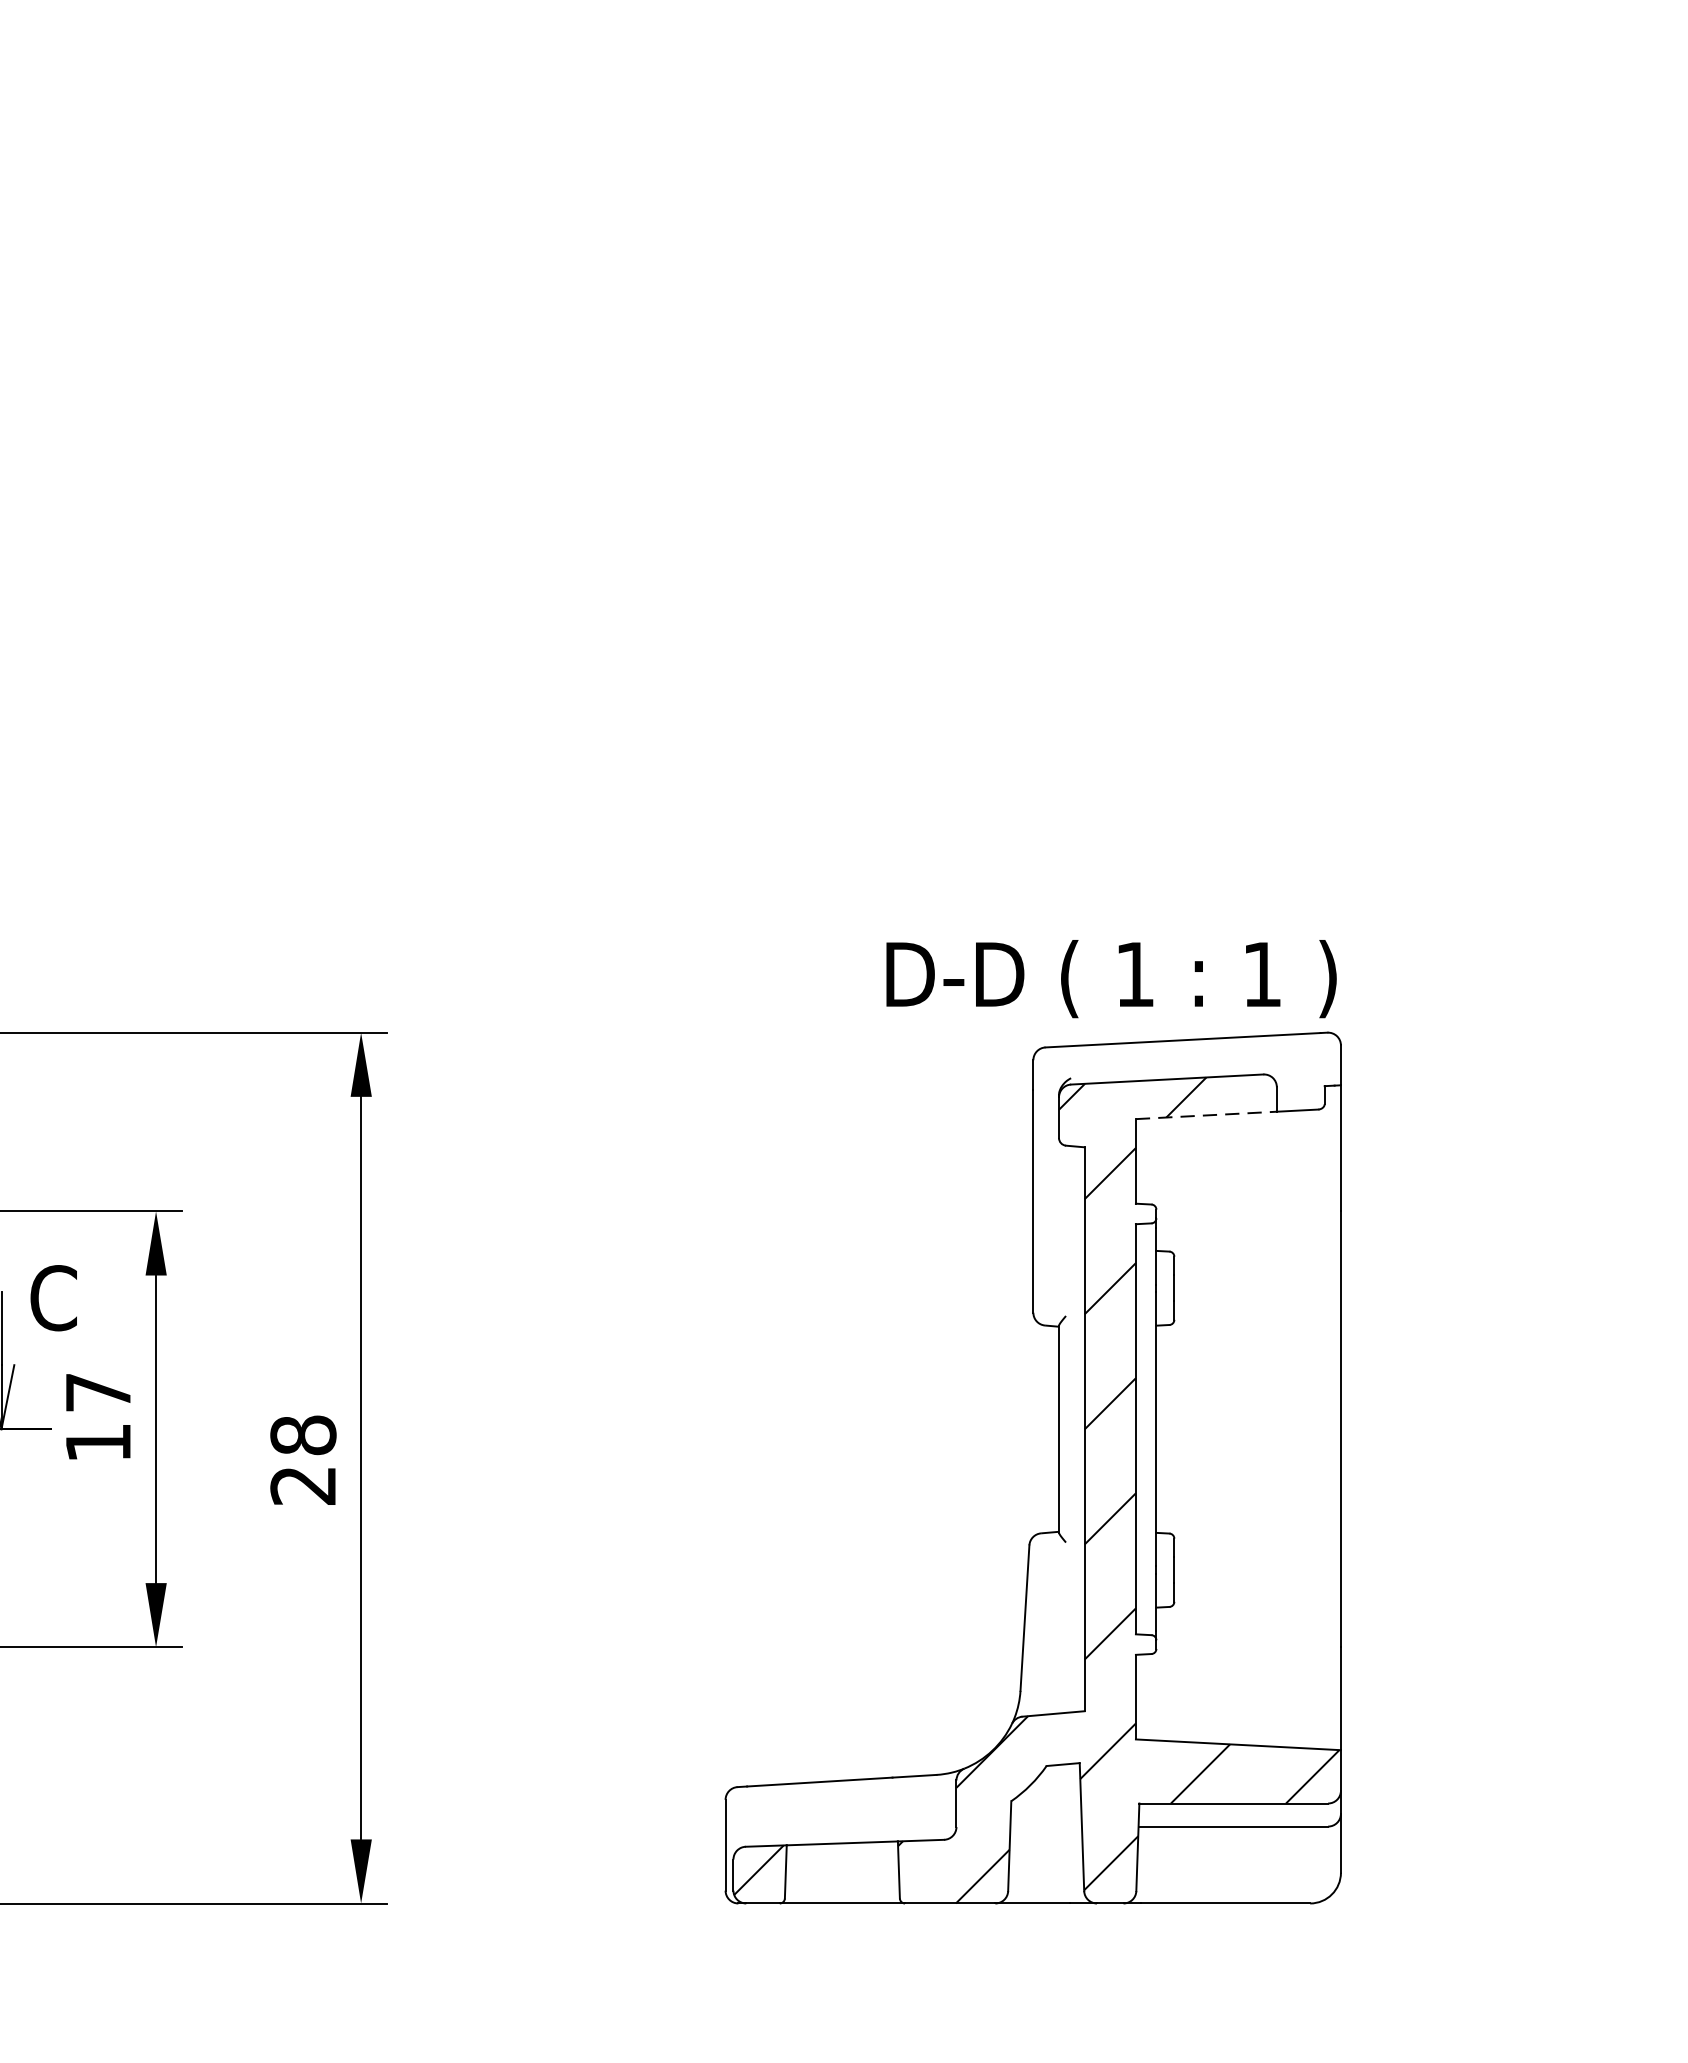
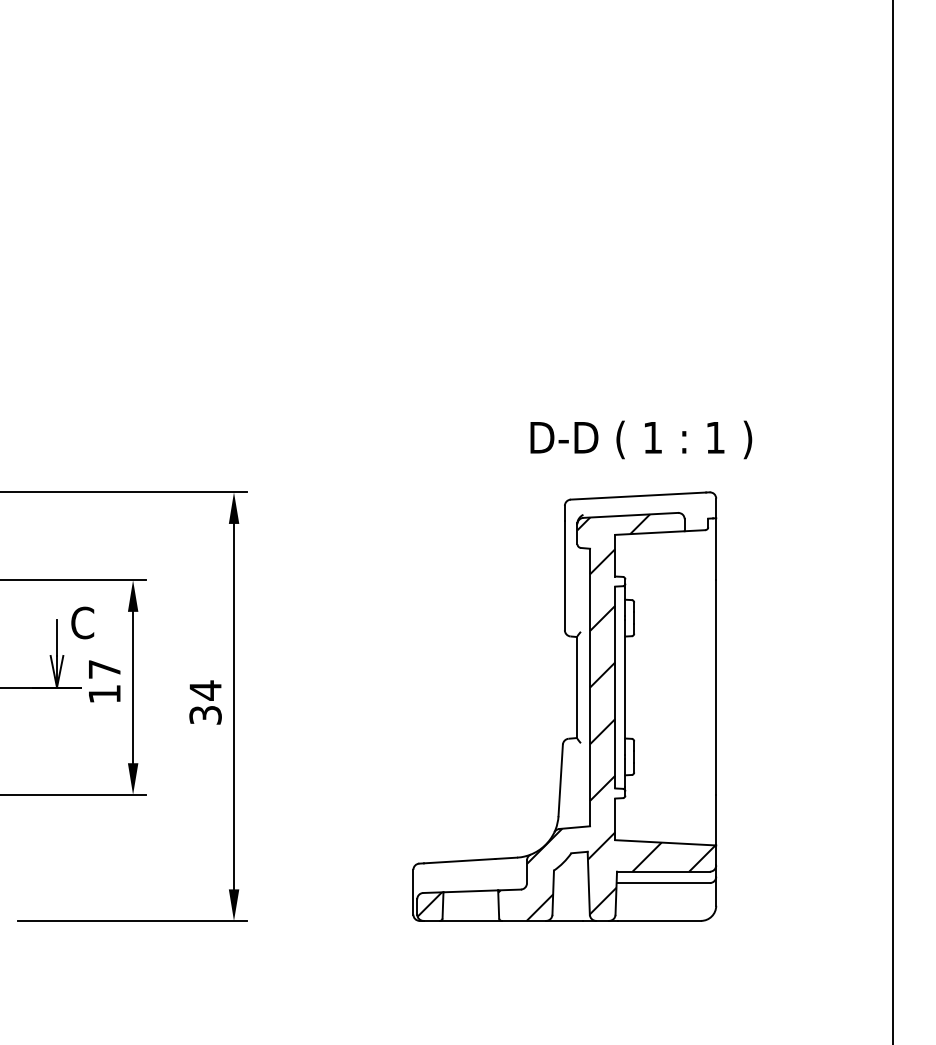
text: (1111, 978) -> (641, 439), moved
line: (1207, 1116) -> (650, 533), dashed -> solid
text: (303, 1459) -> (205, 702), 28 -> 34

